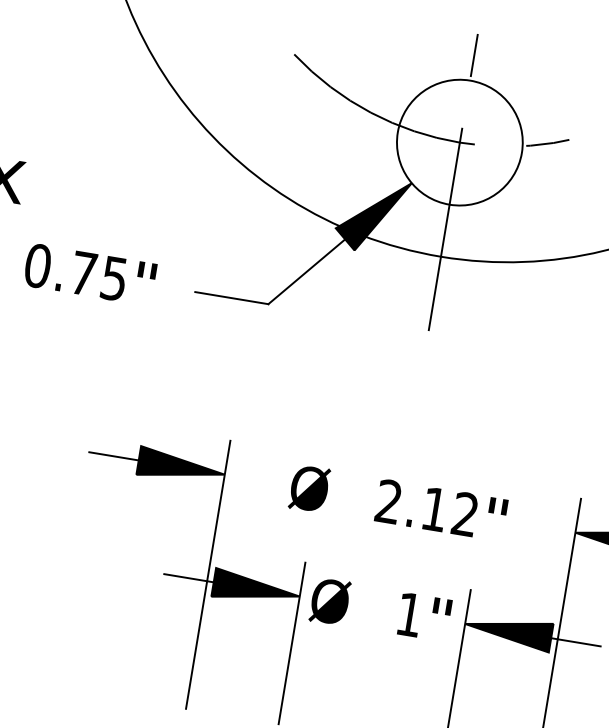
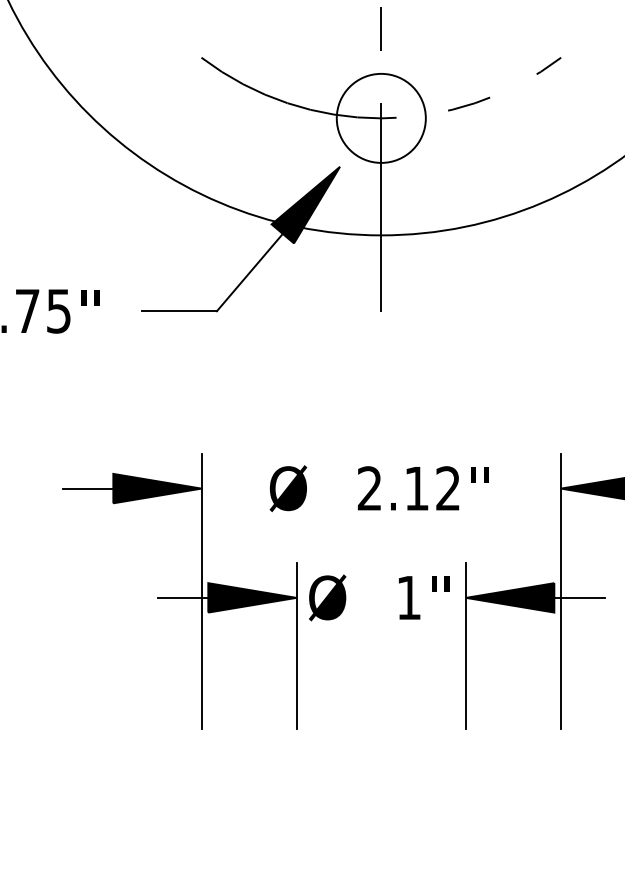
circle: (459, 142) -> (380, 118), size x0.7

